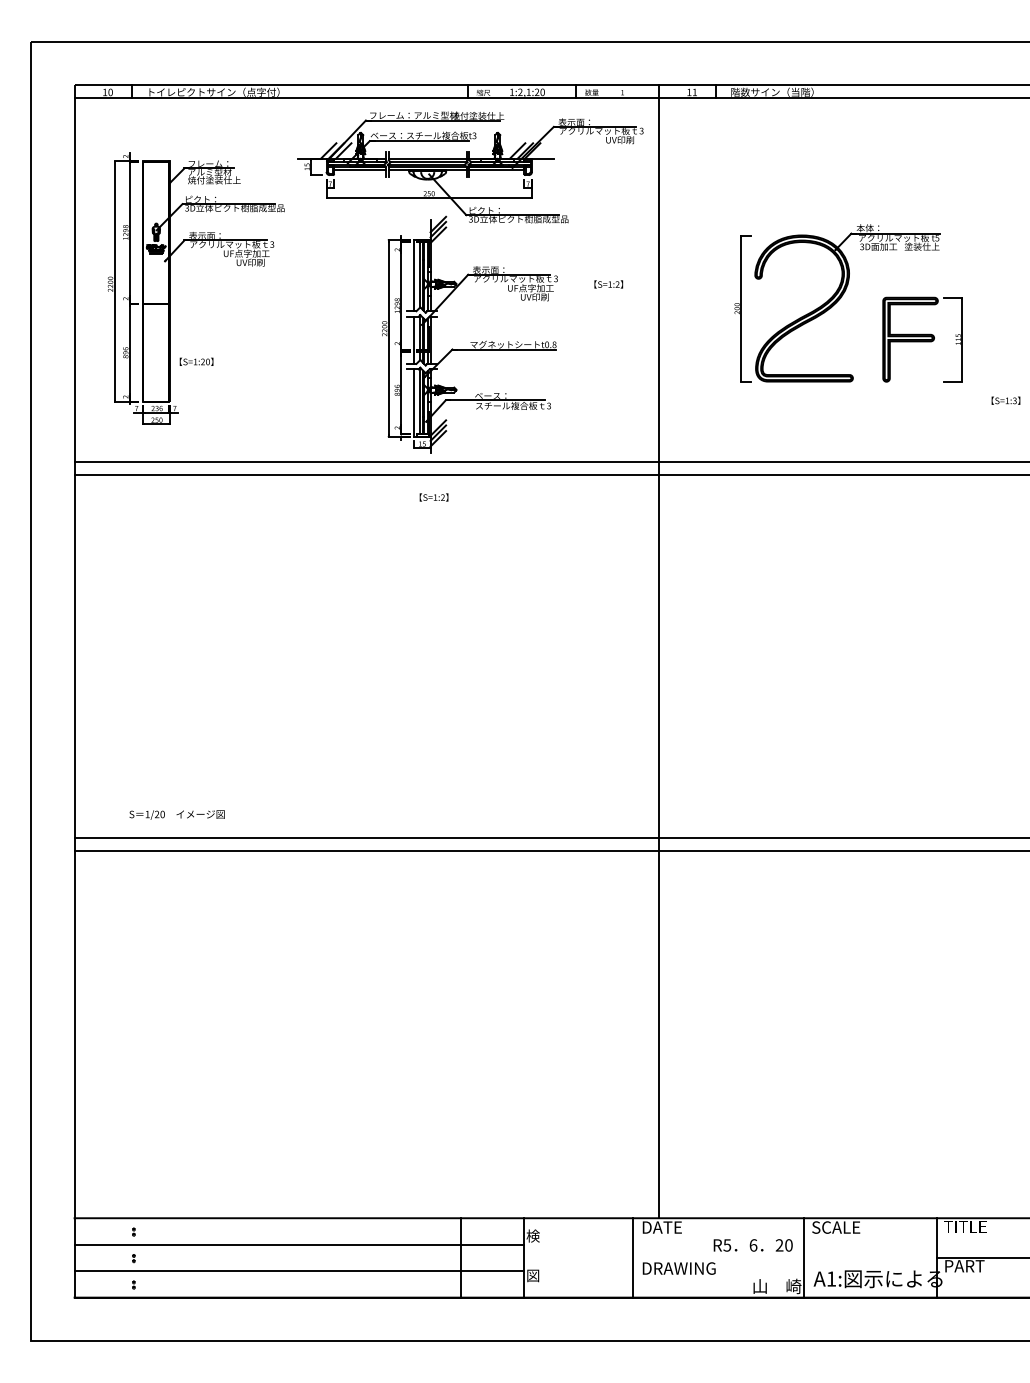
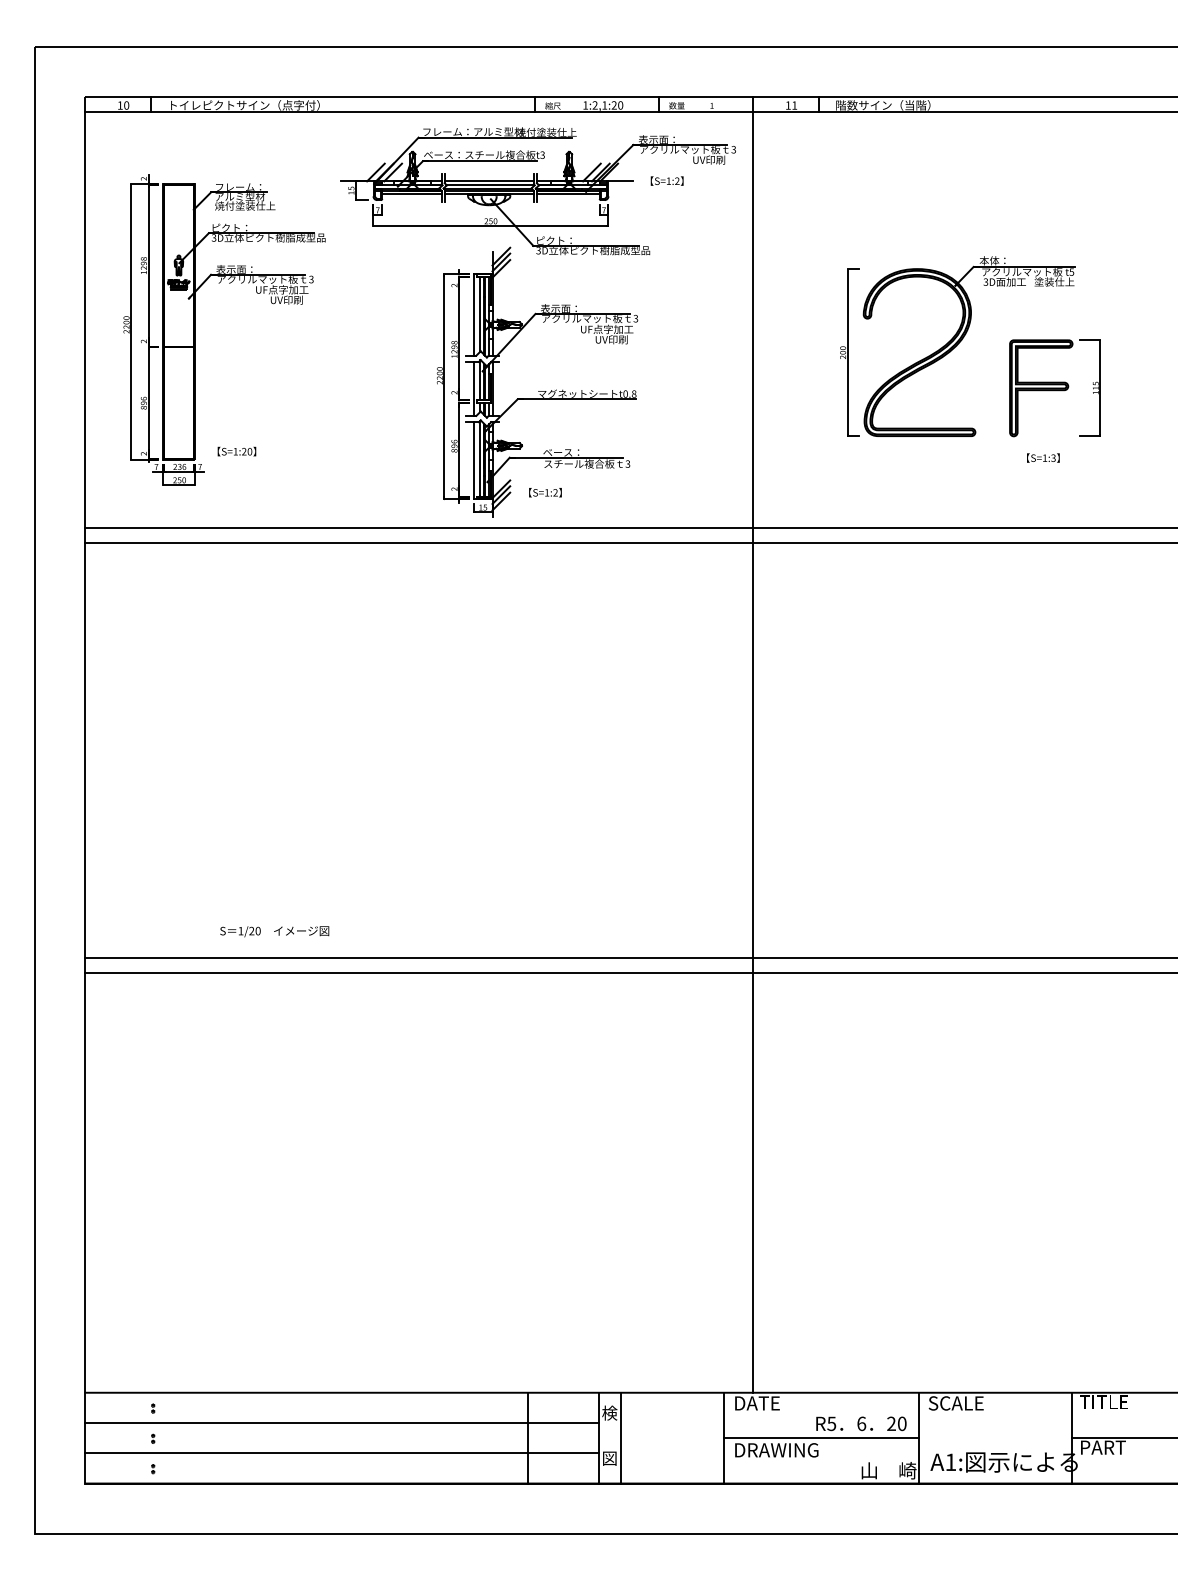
text: (608, 283) -> (666, 180), moved
text: (196, 361) -> (236, 451), moved
text: (1006, 400) -> (1043, 457), moved
text: (434, 497) -> (545, 492), moved
text: (176, 814) -> (274, 931), moved
line: (542, 1257) -> (620, 1437), added
line: (718, 1258) -> (821, 1438), added

